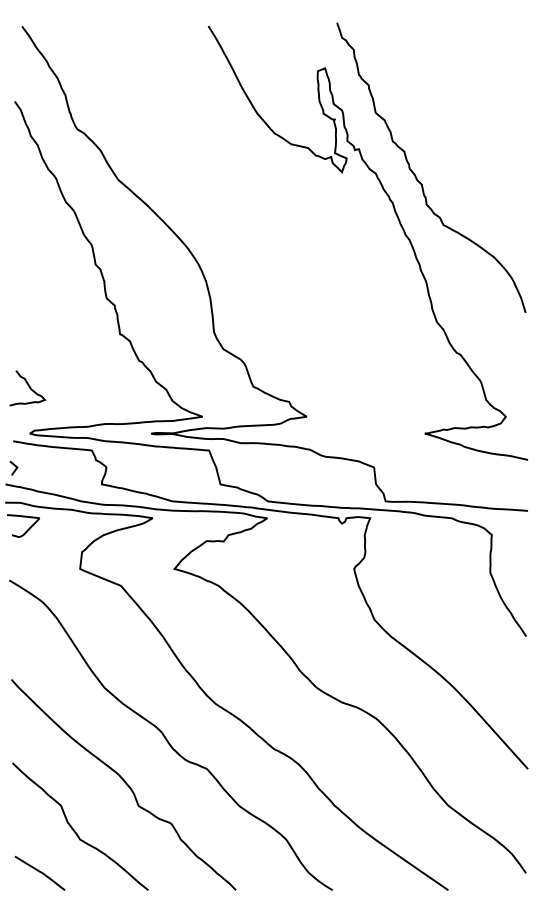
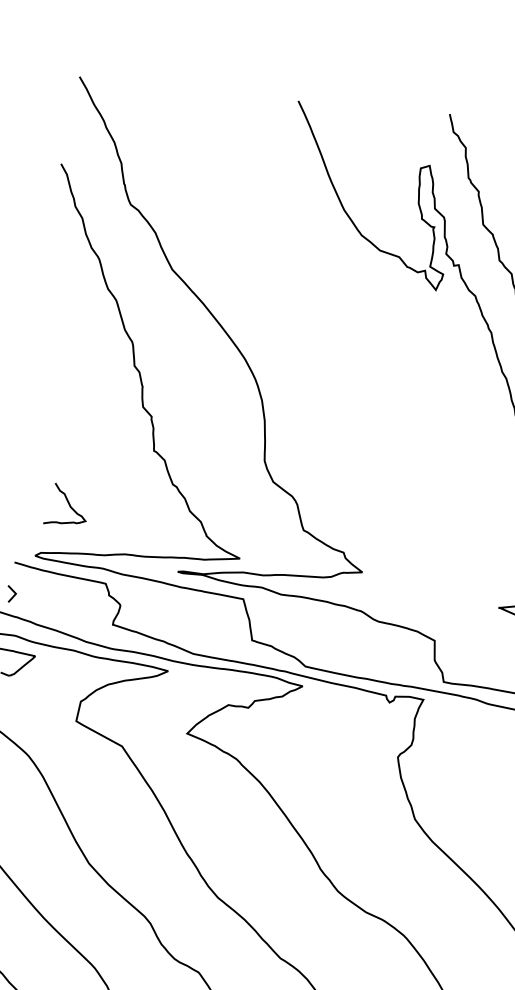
curve: (29, 388) -> (68, 505), moved

